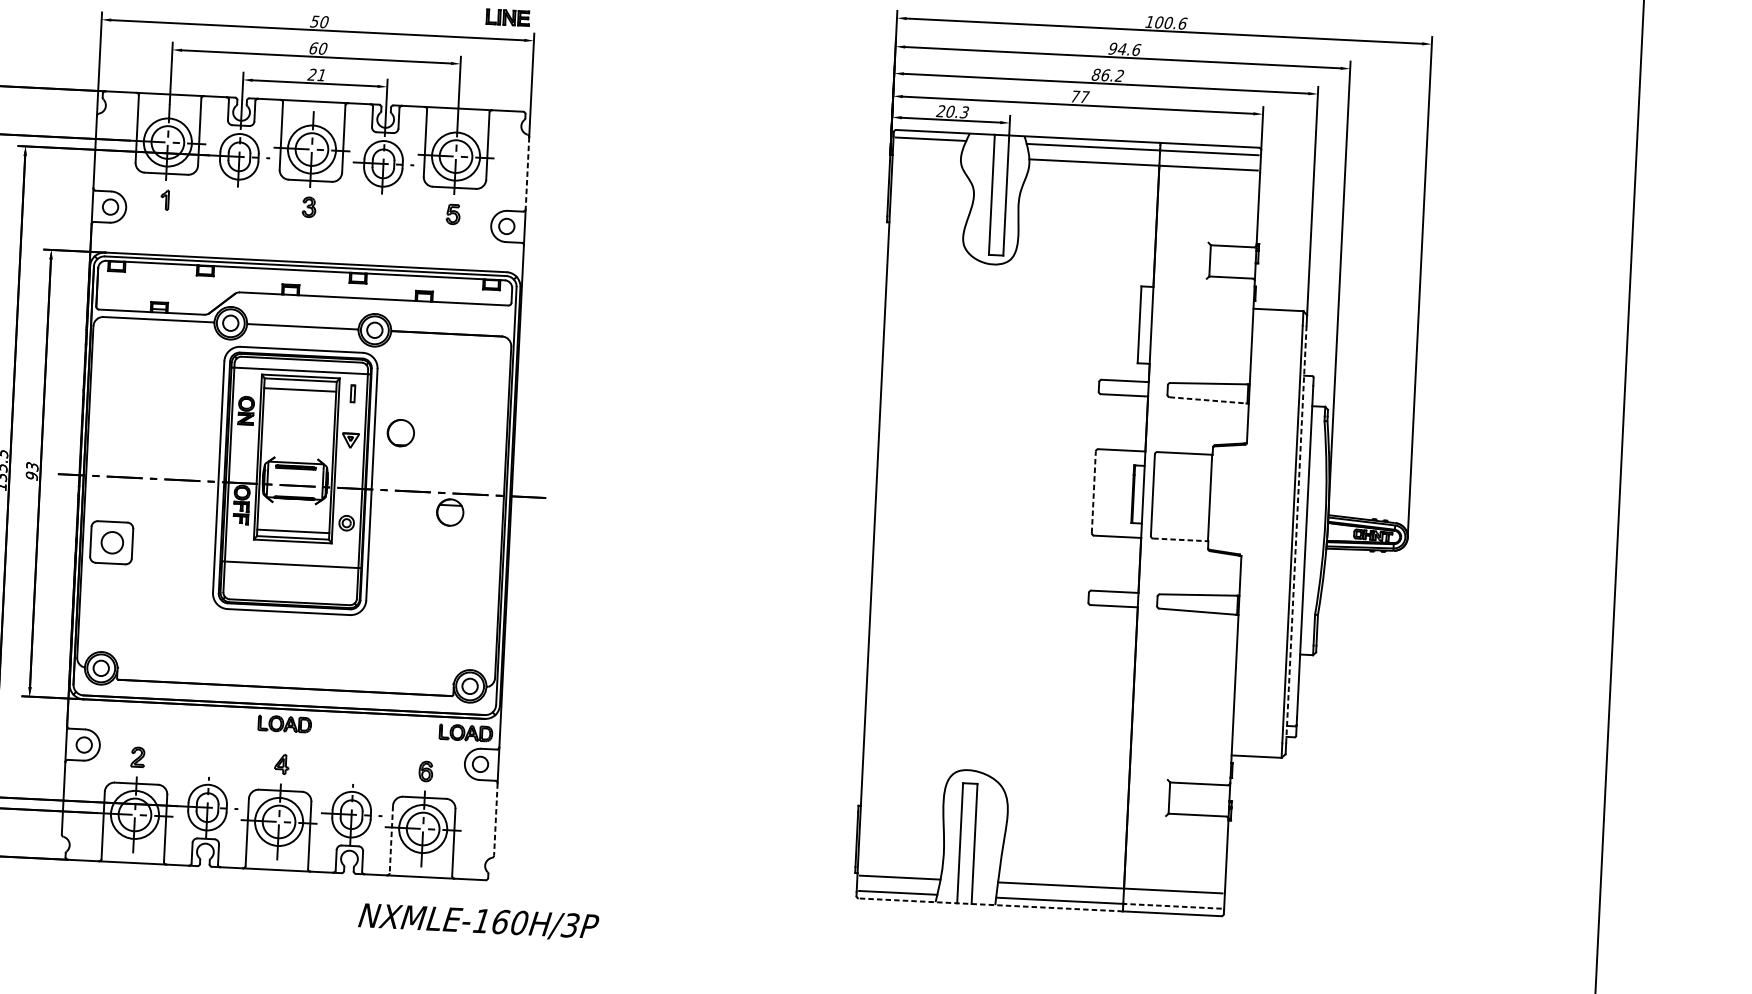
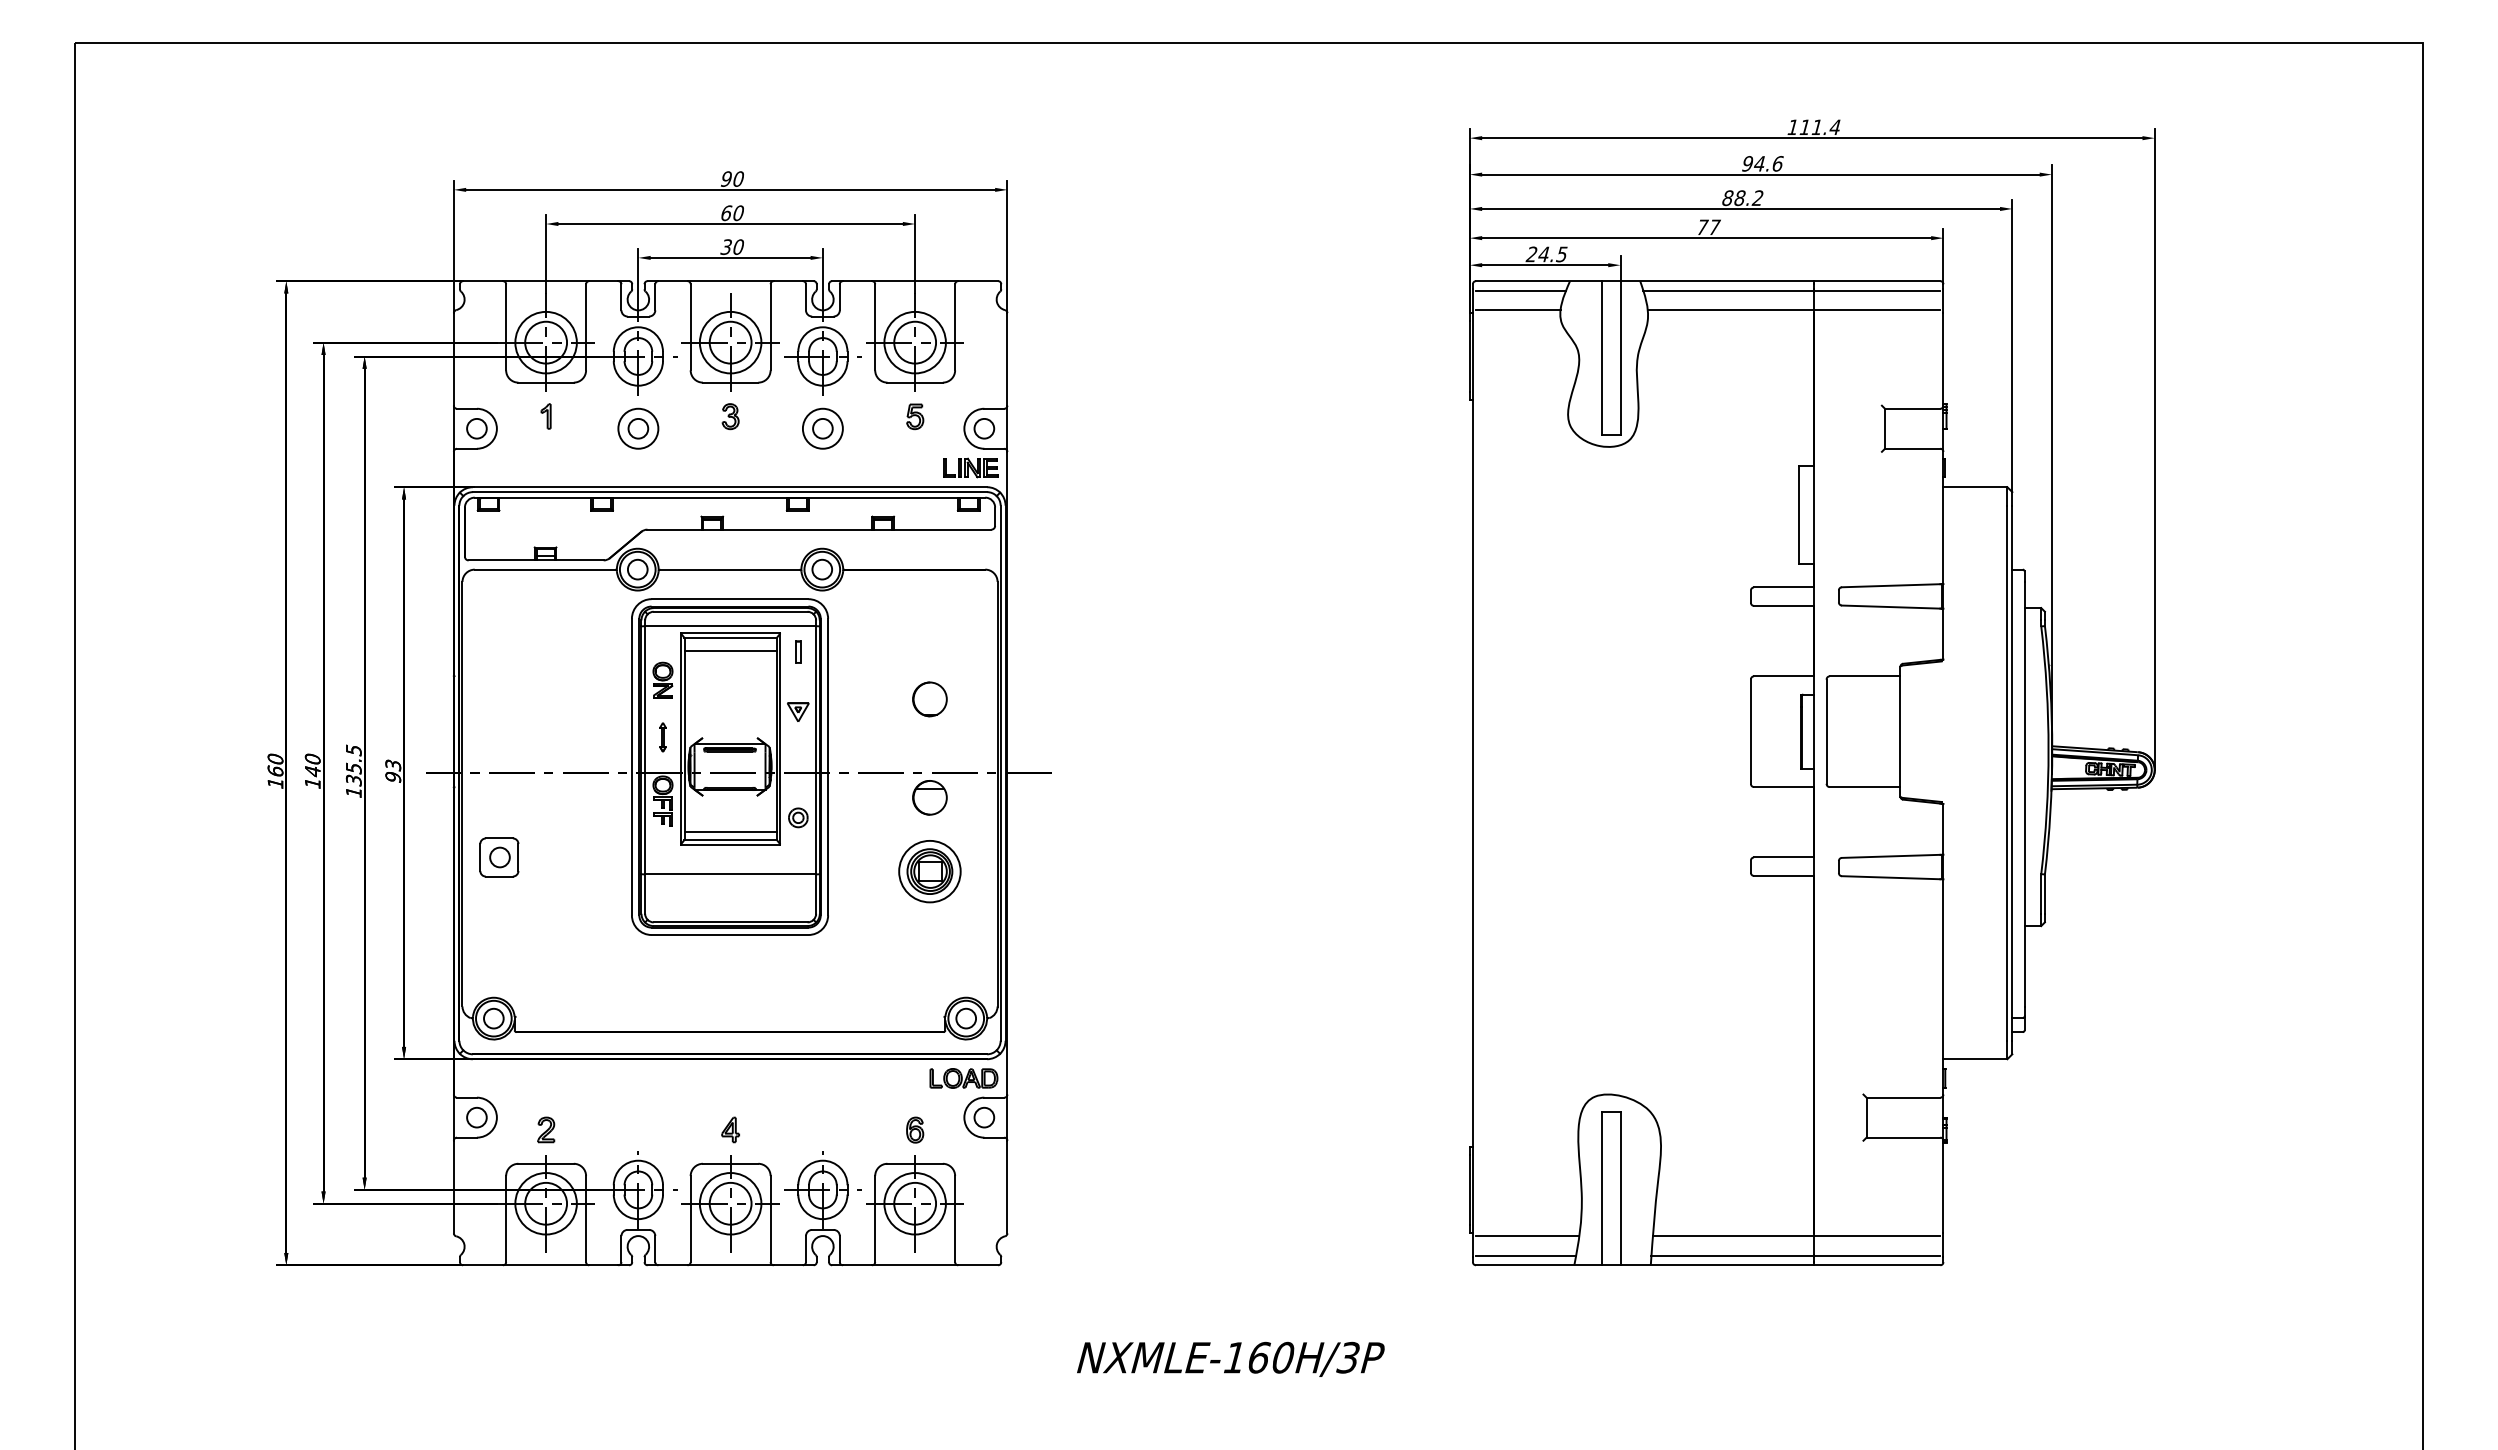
part: (507, 17) -> (970, 467), moved
text: (314, 21) -> (725, 178), 50 -> 90
text: (1171, 23) -> (1820, 127), 100.6 -> 111.4
text: (1105, 74) -> (1739, 197), 86.2 -> 88.2
text: (316, 75) -> (731, 247), 21 -> 30
text: (957, 112) -> (1552, 254), 20.3 -> 24.5
line: (927, 154) -> (1517, 310), added
line: (527, 173) -> (1007, 359), dashed -> solid
part: (236, 213) -> (638, 428), added
part: (380, 220) -> (822, 428), added
line: (1208, 400) -> (1891, 607), dashed -> solid
part: (400, 433) -> (929, 699), moved
part: (243, 455) -> (662, 737), added
line: (1093, 492) -> (1750, 731), dashed -> solid
line: (1296, 534) -> (2012, 773), dashed -> solid
line: (1181, 540) -> (1865, 787), dashed -> solid
part: (111, 542) -> (499, 857), size x0.71
part: (447, 570) -> (929, 871), added
part: (284, 724) -> (731, 1078), removed
line: (495, 819) -> (1007, 1187), dashed -> solid
line: (391, 839) -> (875, 1219), dashed -> solid
line: (990, 905) -> (1644, 1265), dashed -> solid
line: (1171, 906) -> (1876, 1255), dashed -> solid
text: (478, 921) -> (1230, 1358), moved

